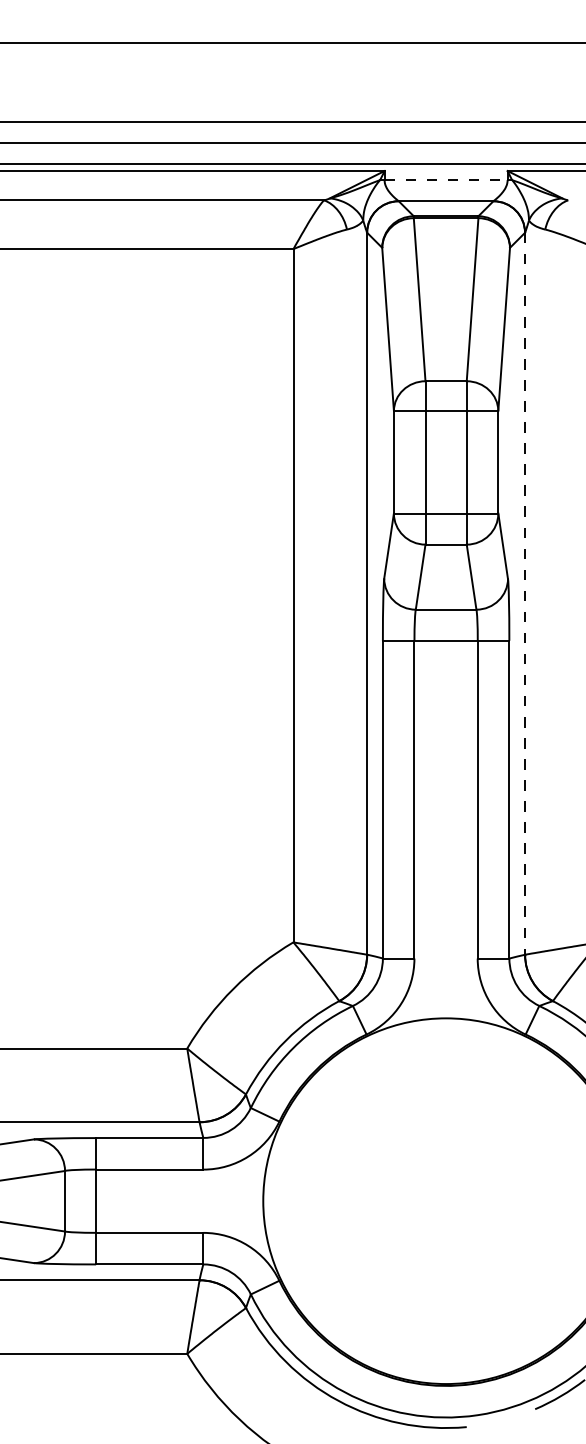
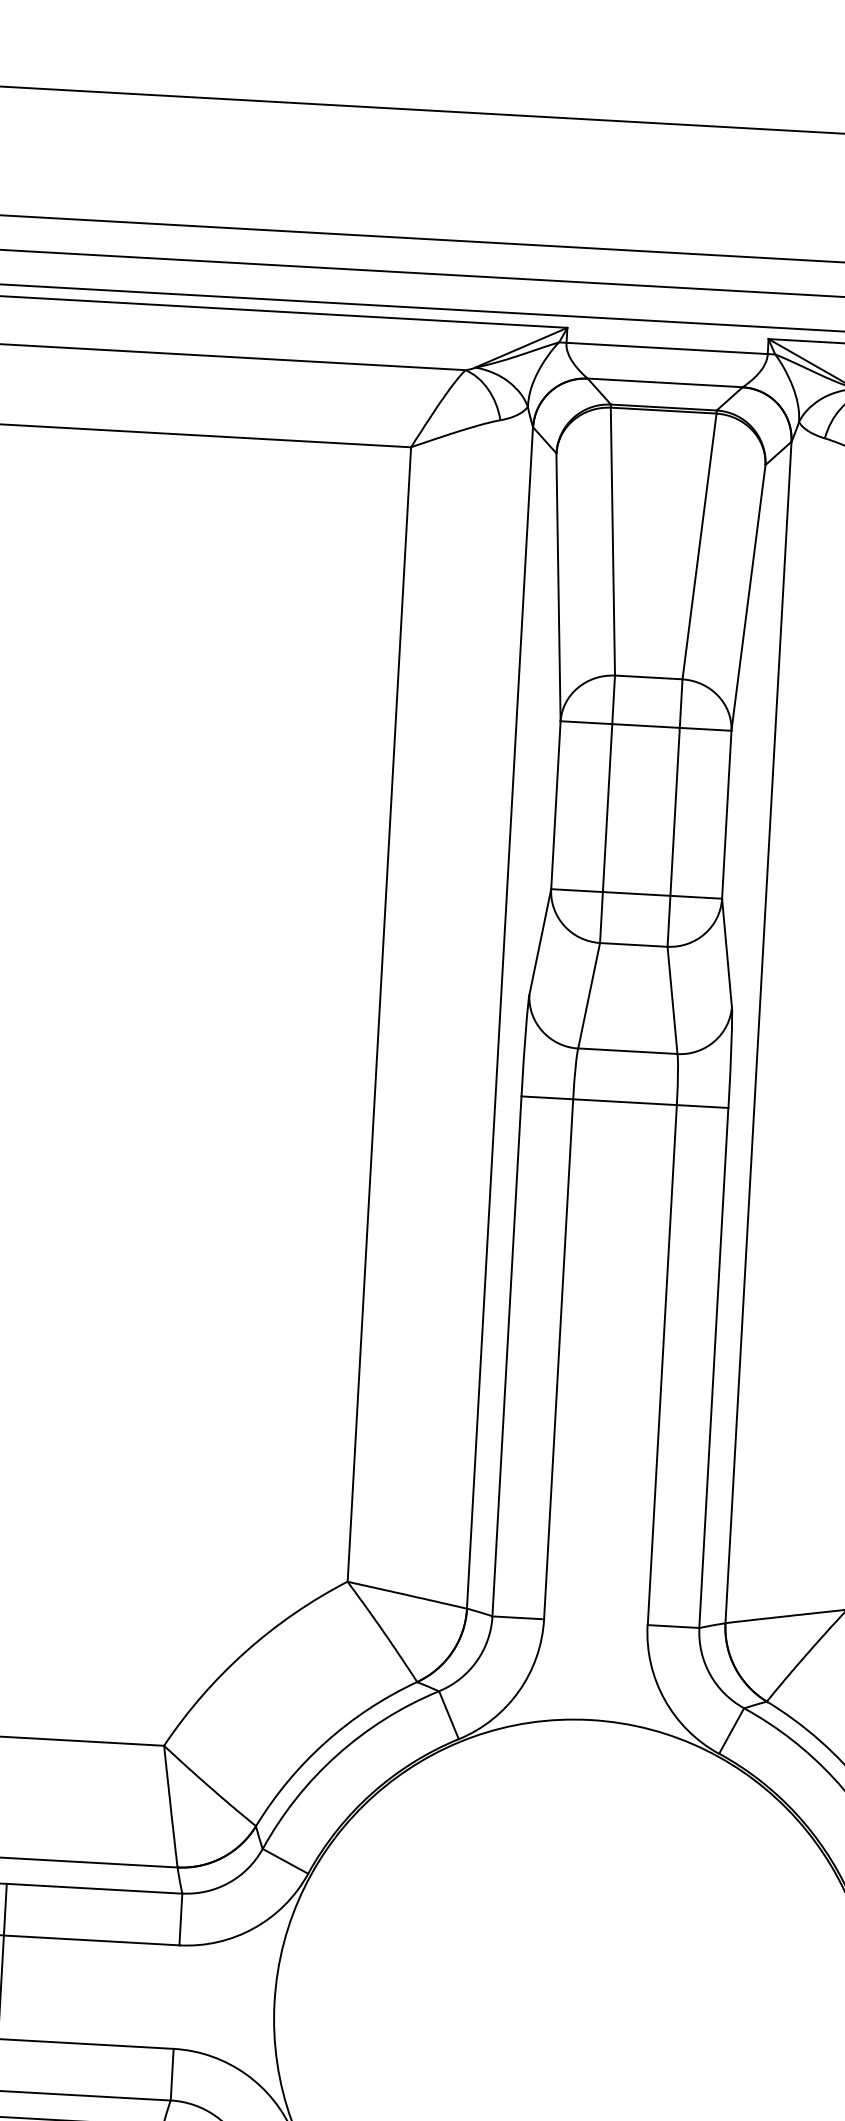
line: (446, 180) -> (667, 349), dashed -> solid
line: (525, 593) -> (759, 1032), dashed -> solid

